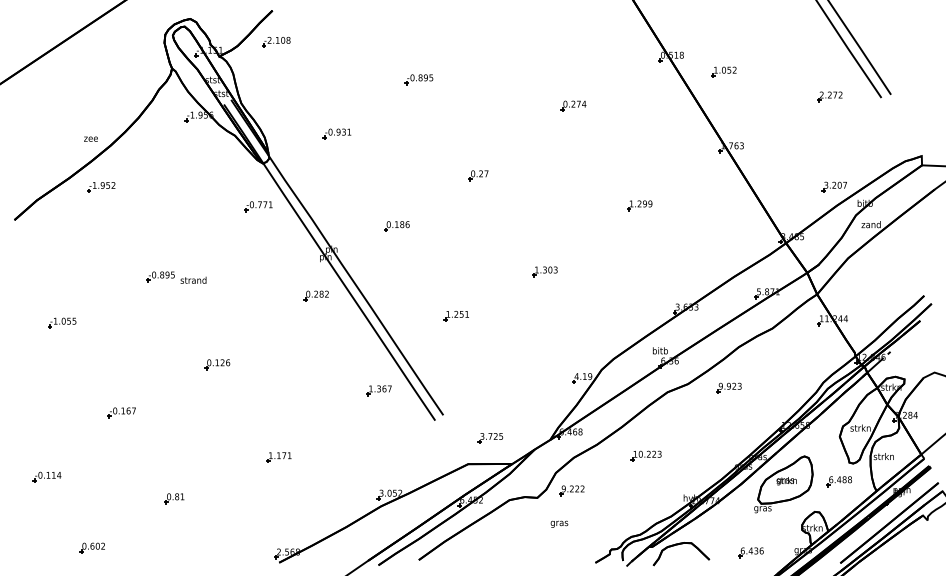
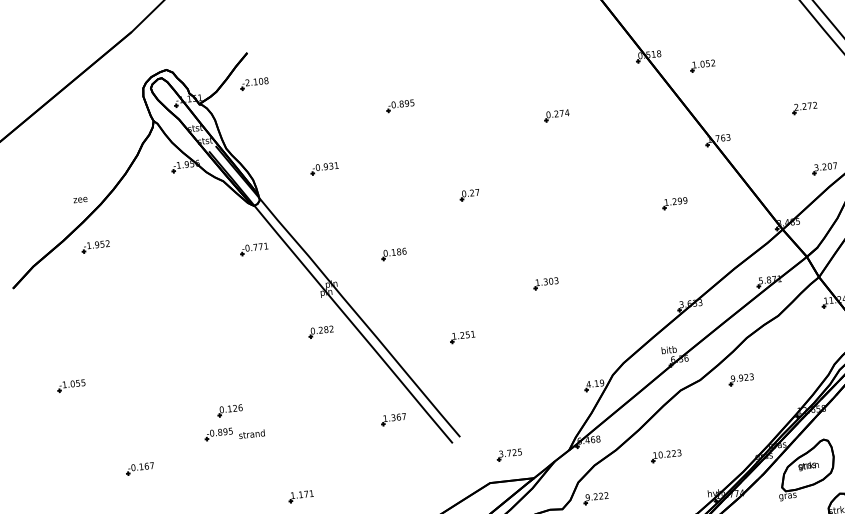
part: (829, 96) -> (804, 107), moved
part: (639, 205) -> (674, 203), moved
part: (176, 277) -> (234, 433), moved

